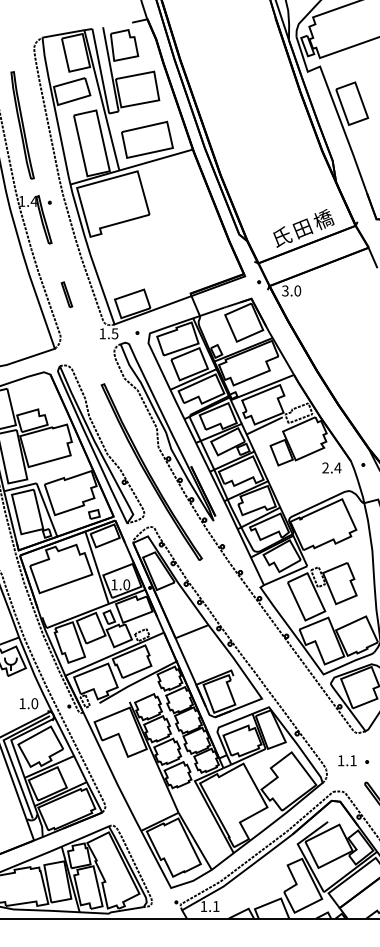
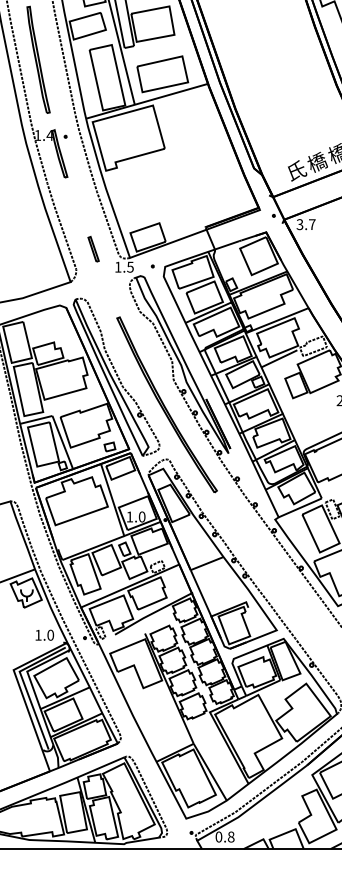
text: (302, 228) -> (317, 162), 田 -> 橋
text: (297, 290) -> (312, 224), 3.0 -> 3.7
part: (66, 294) -> (93, 249), moved
text: (209, 906) -> (224, 837), 1.1 -> 0.8

